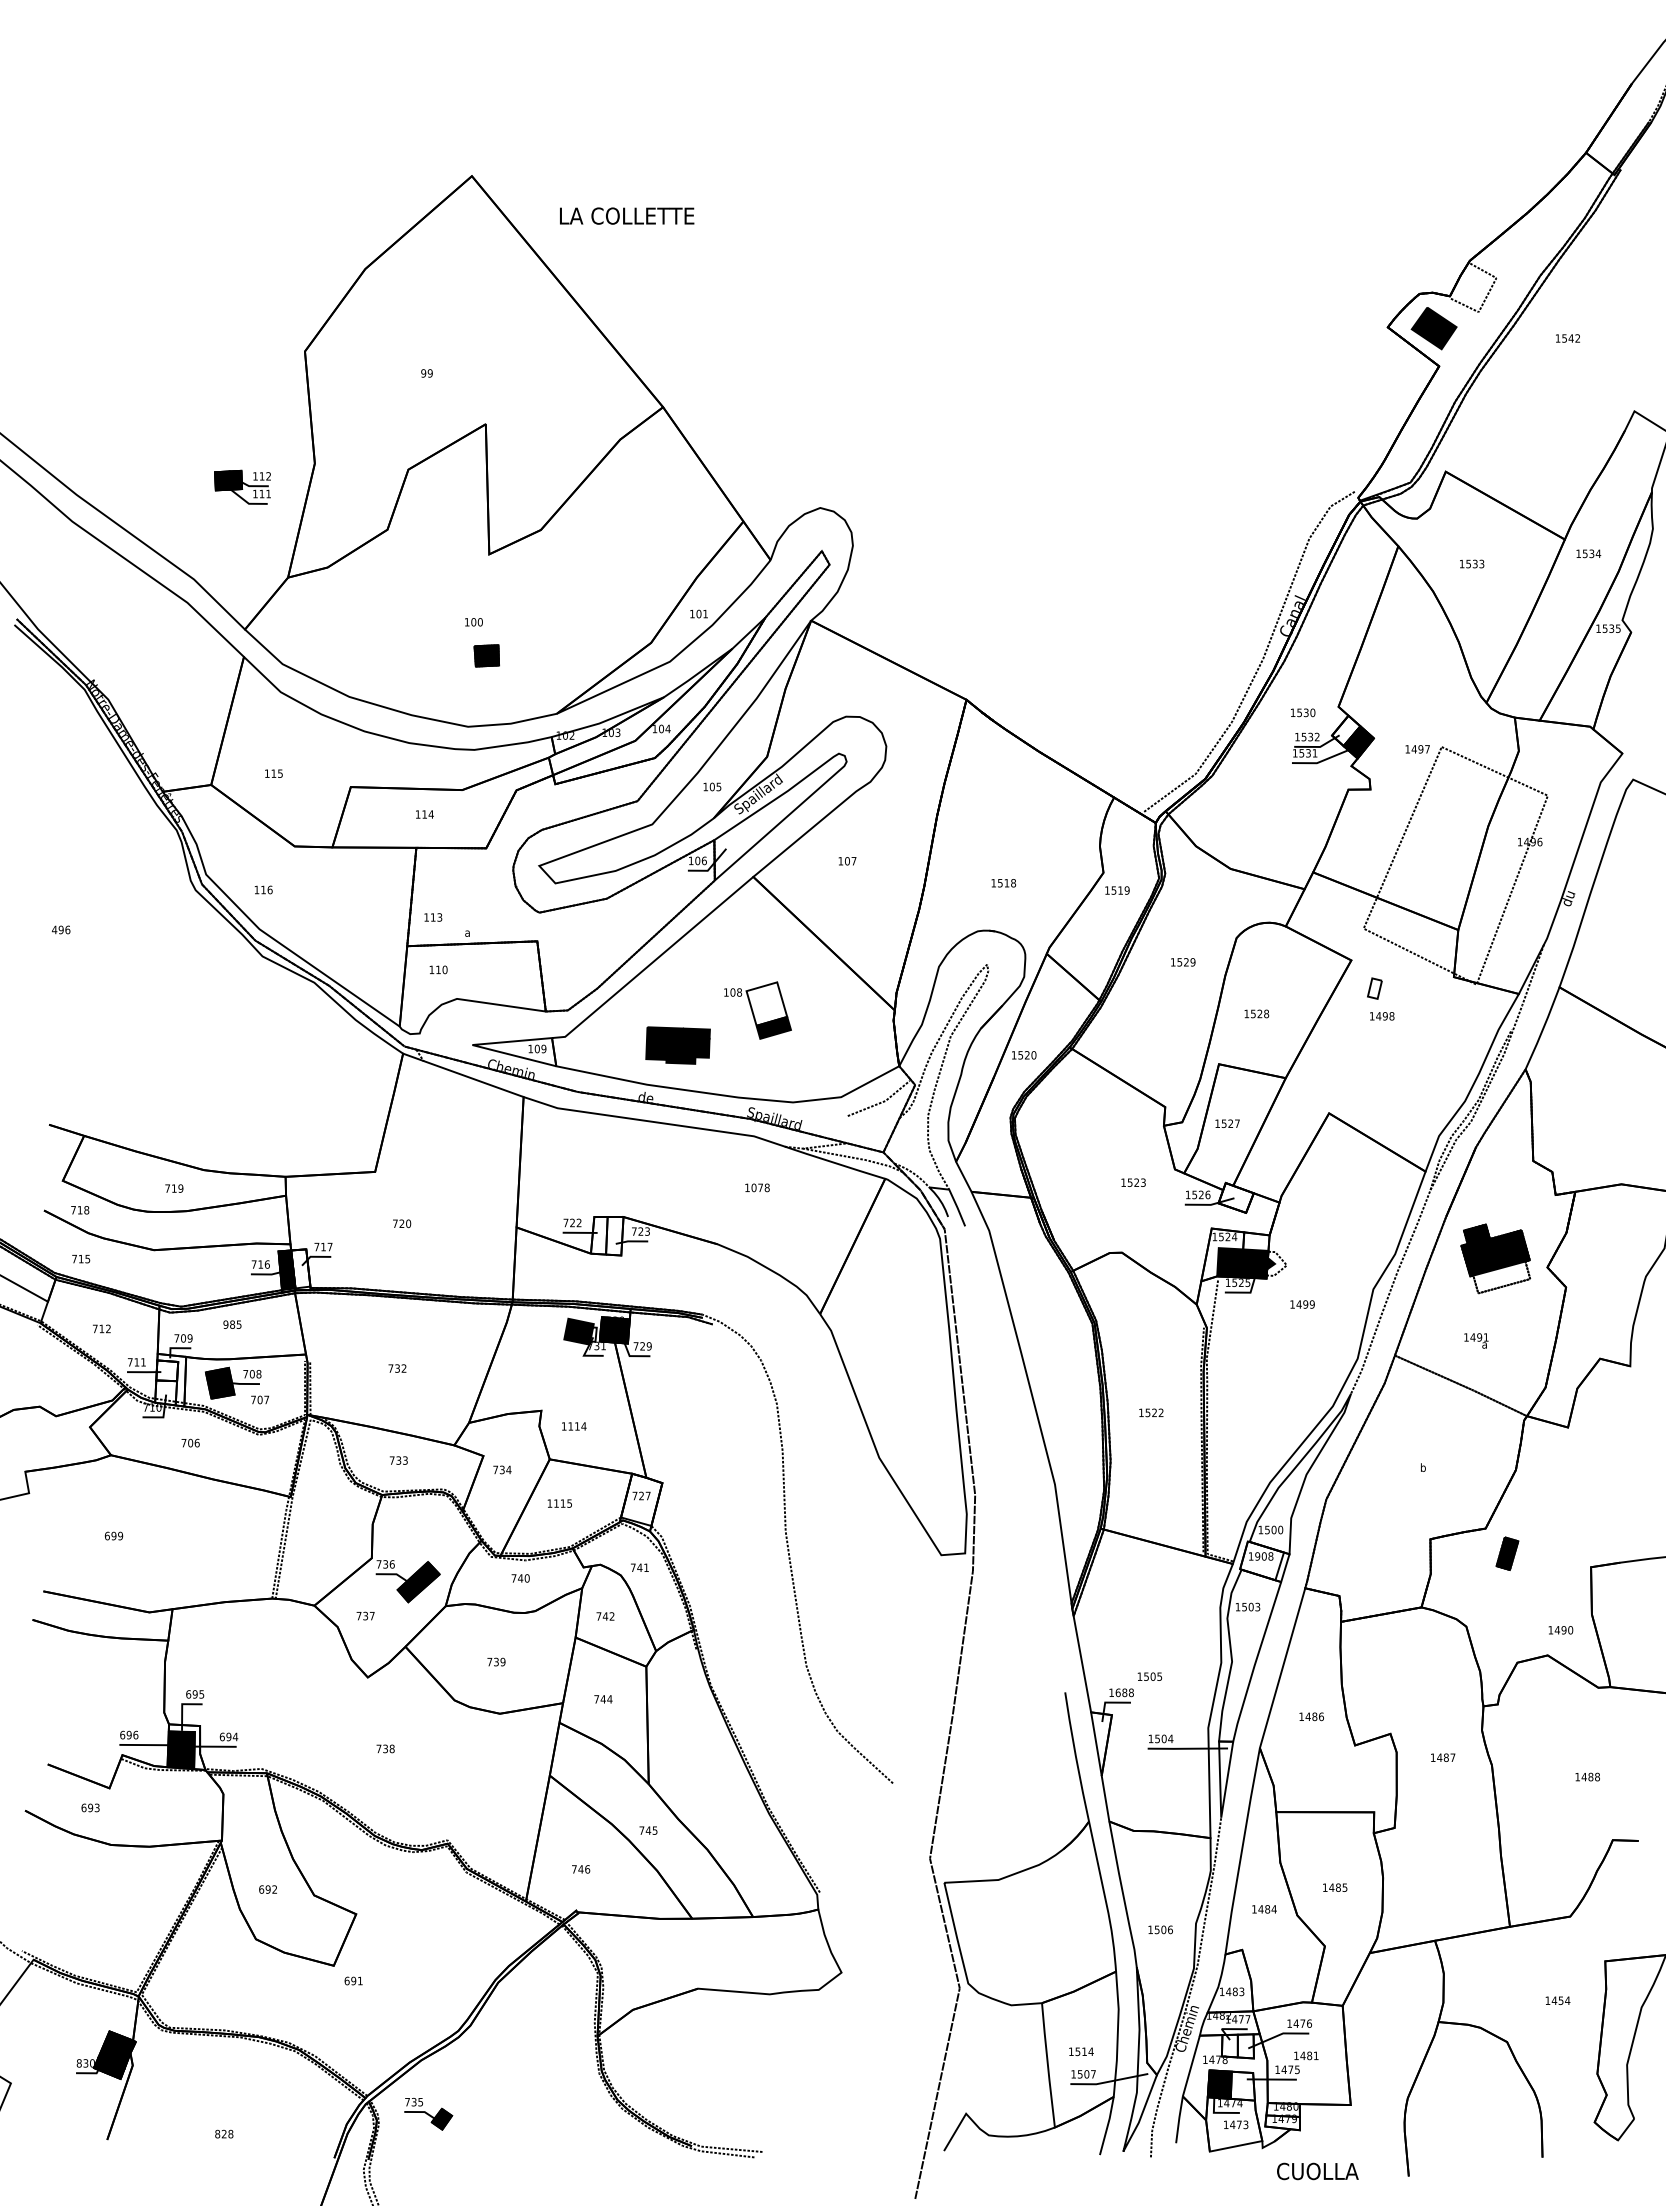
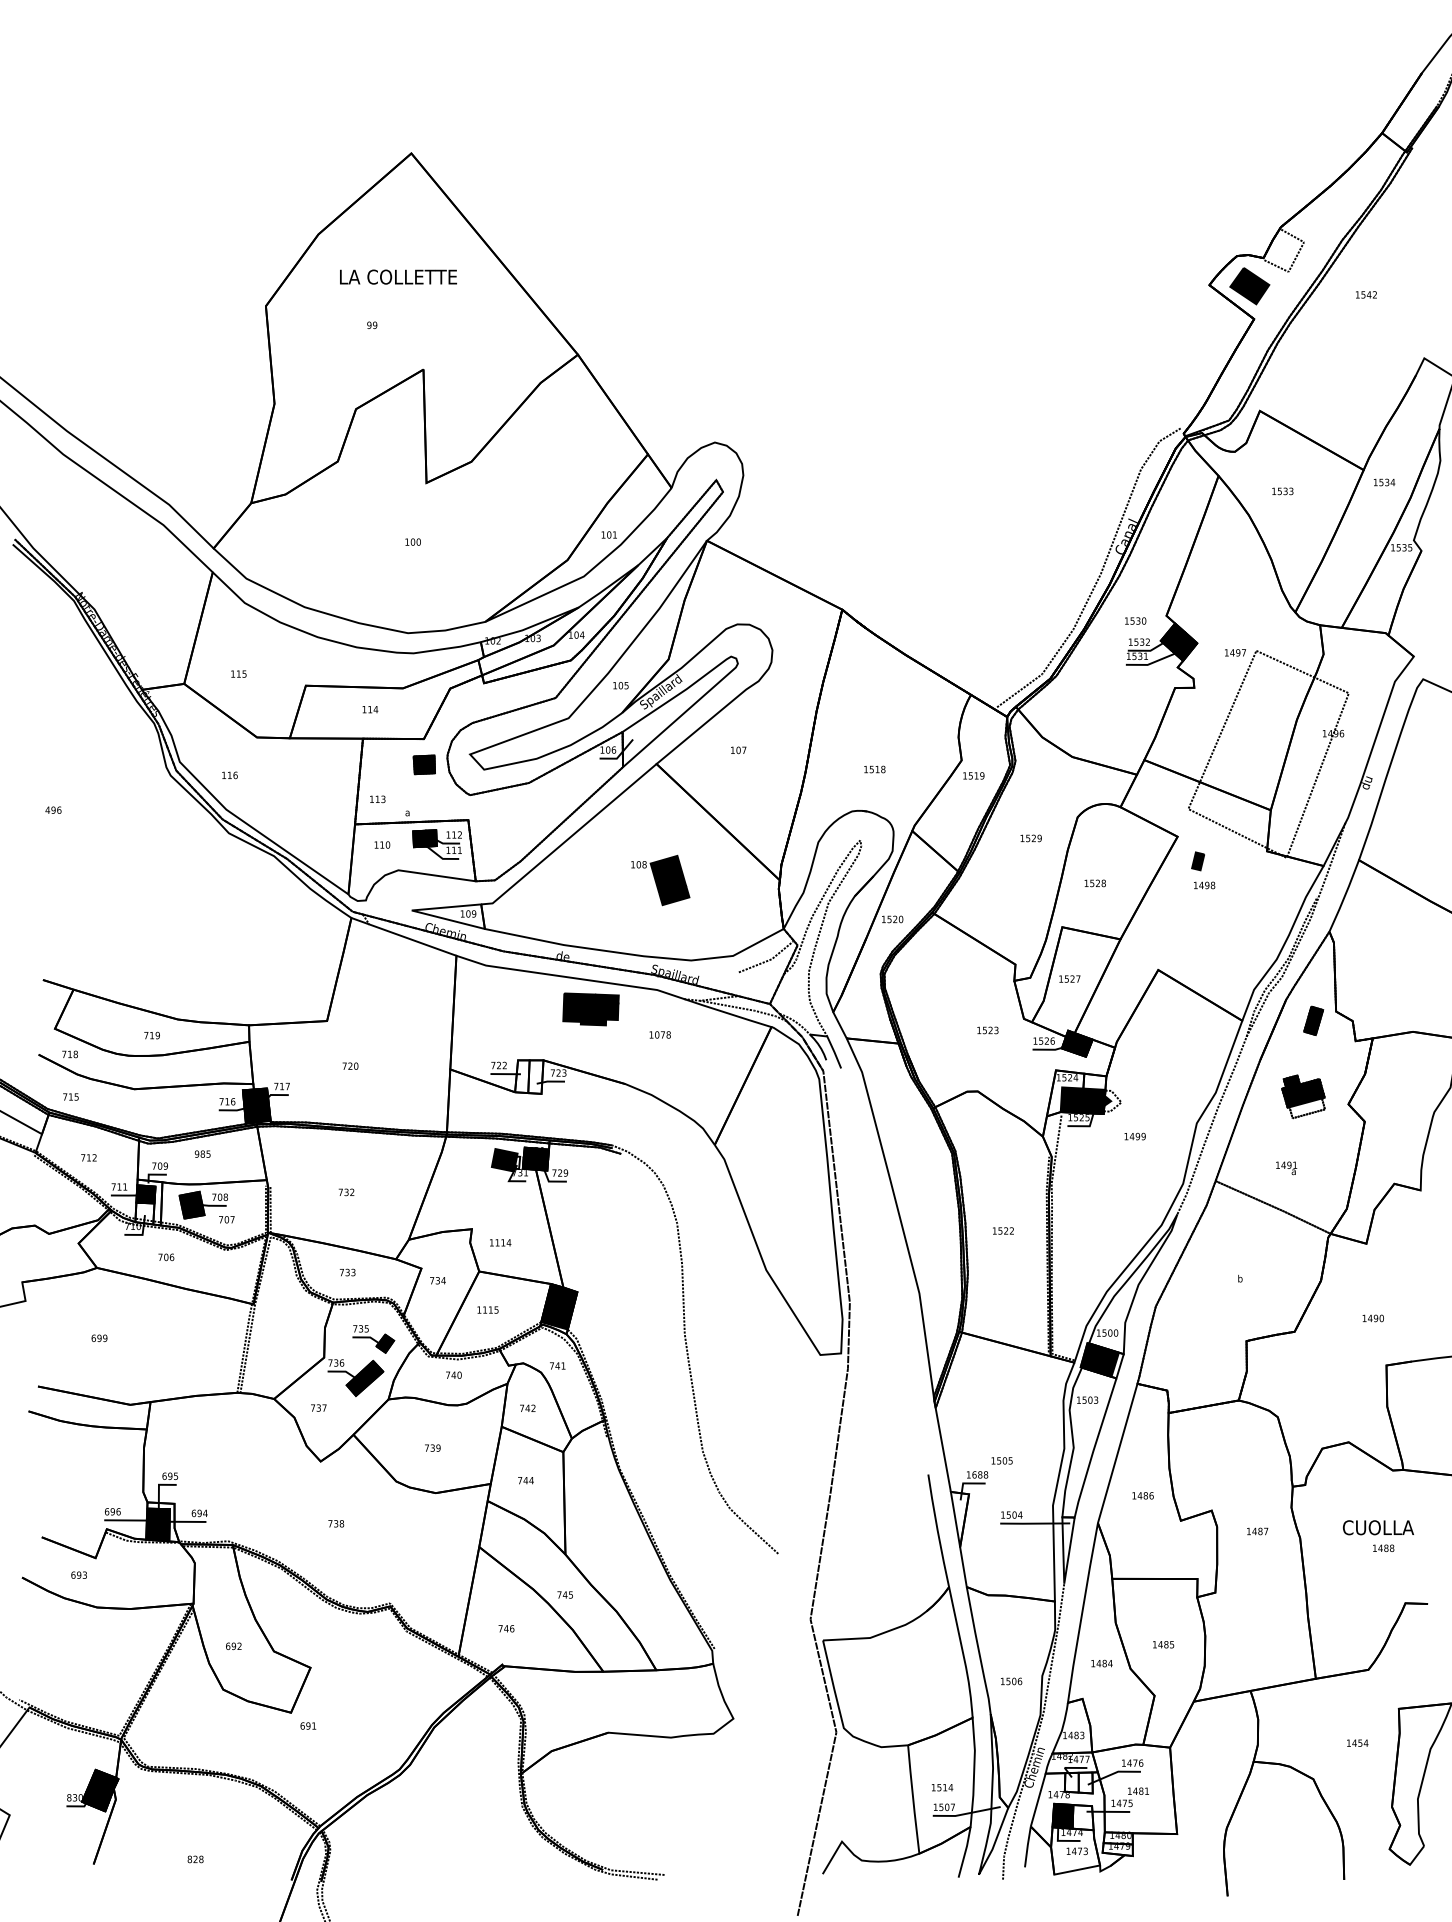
text: (627, 215) -> (398, 276), moved
part: (242, 486) -> (437, 843), moved
part: (486, 655) -> (424, 764), moved
fill: (1346, 730) -> (1173, 636), added
fill: (1374, 988) -> (1197, 861), added
fill: (766, 1003) -> (668, 874), added
part: (677, 1045) -> (590, 1009), moved
fill: (1235, 1197) -> (1076, 1043), added
part: (1495, 1258) -> (1303, 1096), size x0.71
fill: (300, 1268) -> (262, 1105), added
fill: (167, 1370) -> (146, 1194), added
fill: (641, 1499) -> (559, 1306), added
part: (1507, 1553) -> (1313, 1020), moved
fill: (1261, 1560) -> (1099, 1359), added
text: (1560, 1630) -> (1372, 1318), moved
part: (428, 2114) -> (373, 1339), moved
text: (1317, 2171) -> (1378, 1527), moved

